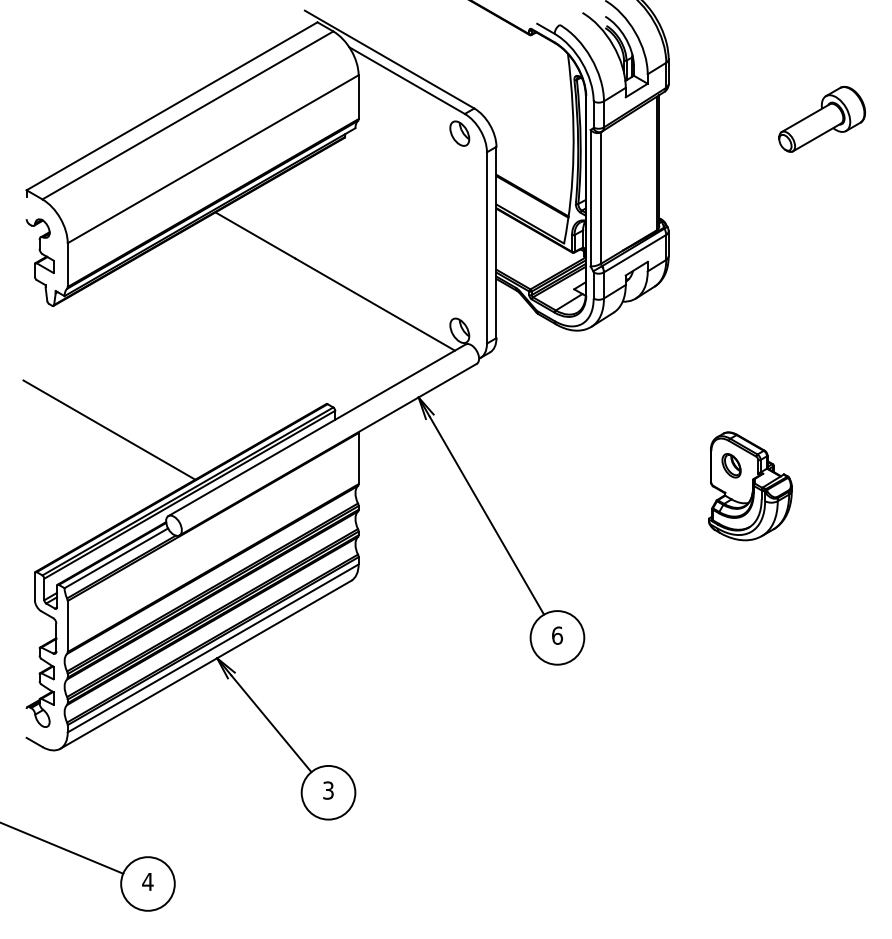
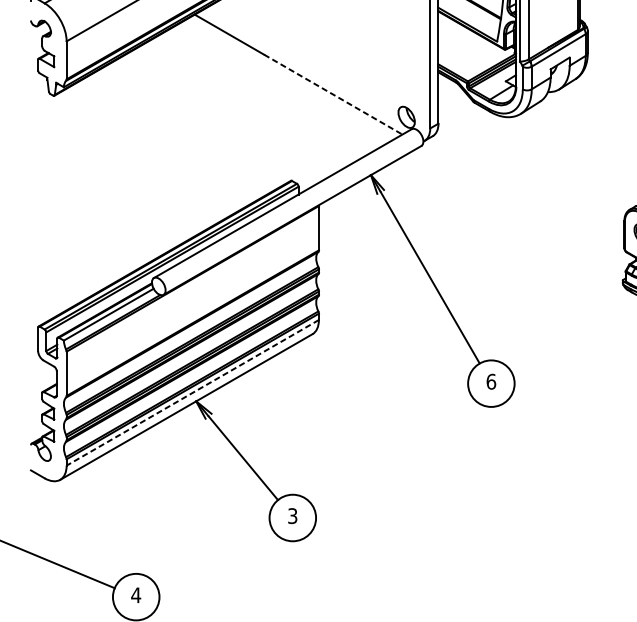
line: (375, 304) -> (333, 94), solid -> dashed
line: (109, 429) -> (102, 202), removed
line: (213, 648) -> (193, 392), solid -> dashed

